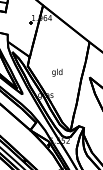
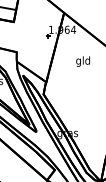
text: (57, 72) -> (83, 61), moved

